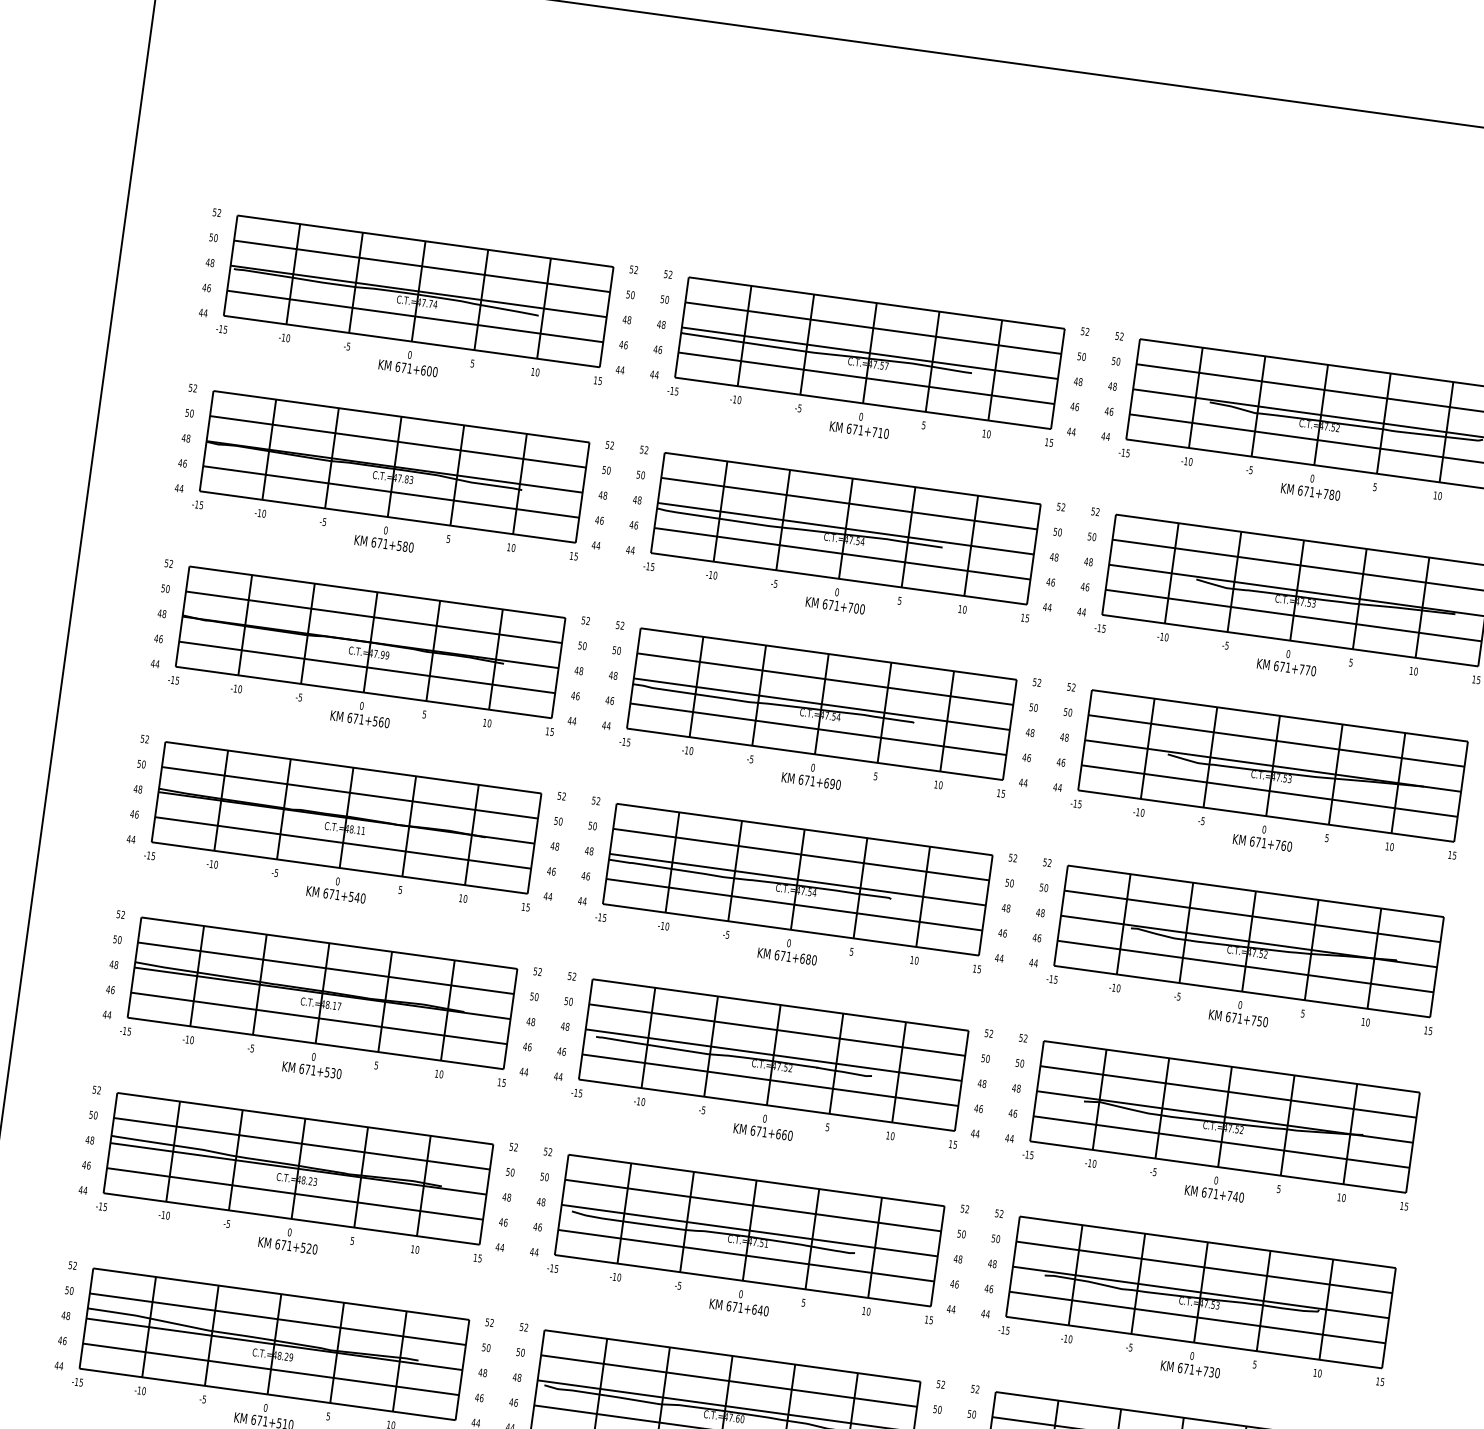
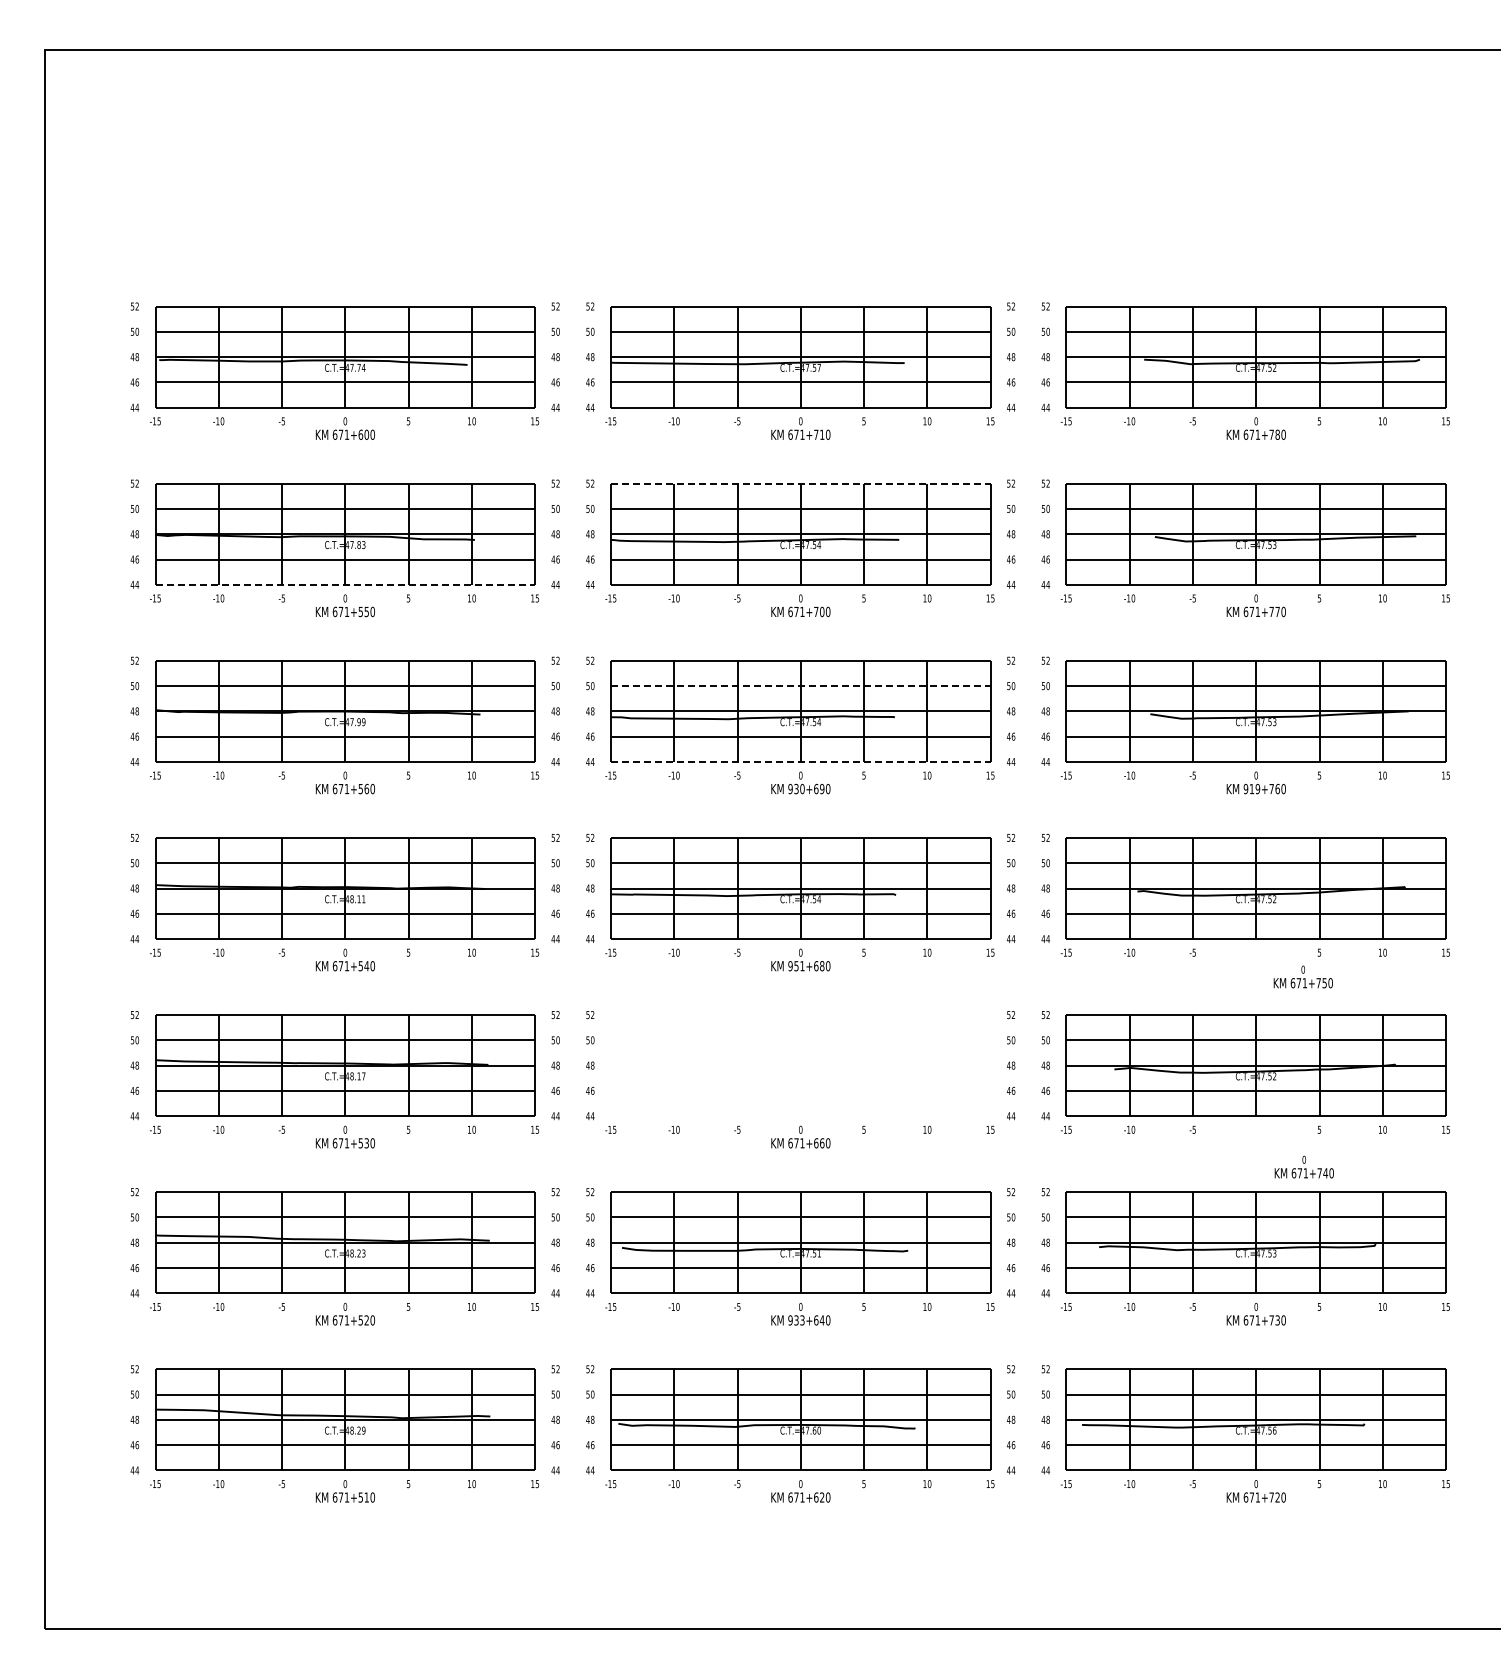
line: (852, 478) -> (800, 483), solid -> dashed
line: (387, 516) -> (345, 584), solid -> dashed
text: (405, 546) -> (366, 611), 671+580 -> 671+550
line: (824, 679) -> (800, 686), solid -> dashed
line: (814, 754) -> (800, 762), solid -> dashed
text: (807, 779) -> (796, 788), 671+690 -> 930+690
text: (1257, 841) -> (1251, 788), 671+760 -> 919+760
text: (779, 955) -> (793, 966), 671+680 -> 951+680
text: (1238, 1011) -> (1302, 976), moved
part: (773, 1054) -> (800, 1065), removed
text: (1214, 1187) -> (1303, 1166), moved
text: (734, 1307) -> (796, 1320), 671+640 -> 933+640

